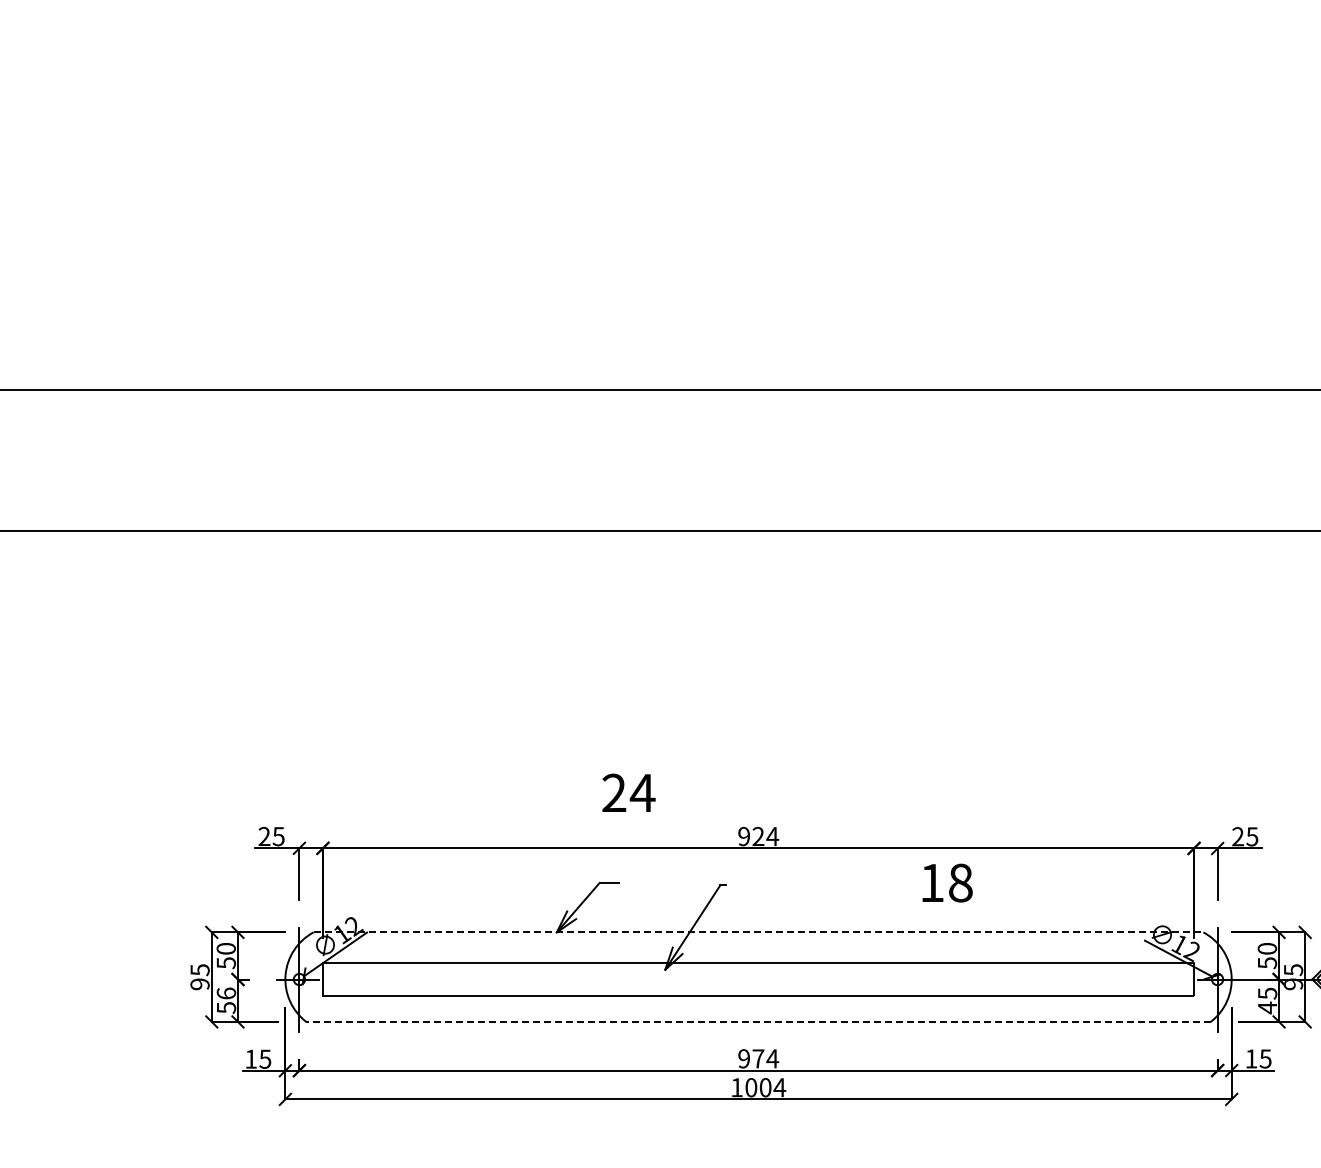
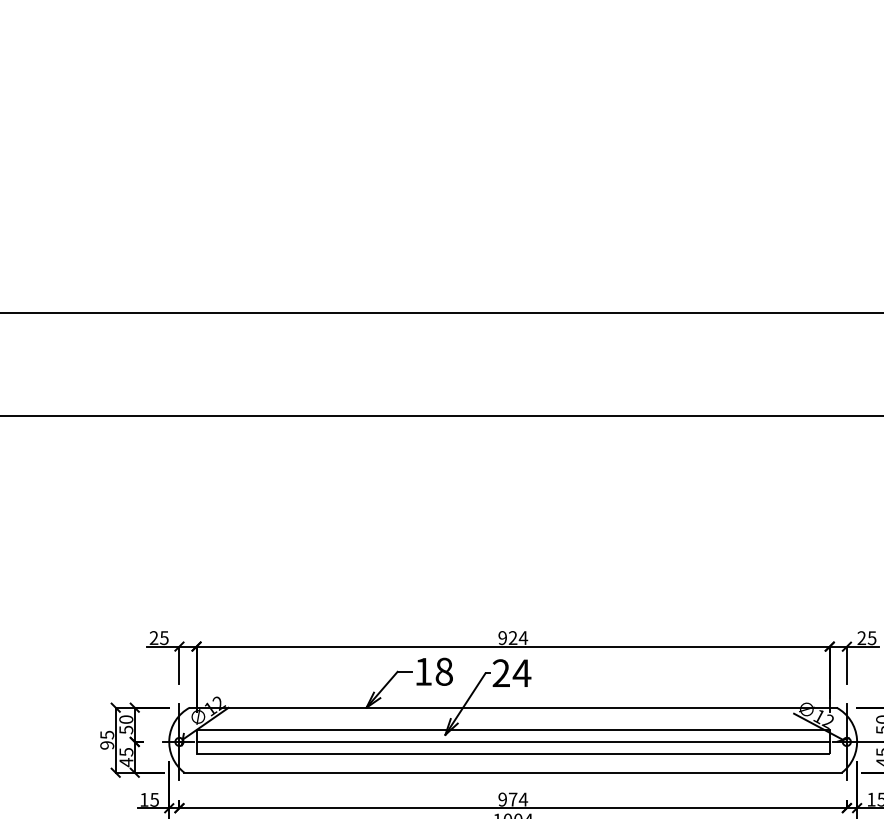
text: (628, 792) -> (511, 672), moved
text: (947, 882) -> (434, 671), moved
line: (758, 932) -> (513, 707), dashed -> solid
line: (758, 979) -> (513, 741), added
text: (226, 1000) -> (126, 757), 56 -> 45
line: (758, 1021) -> (513, 772), dashed -> solid

